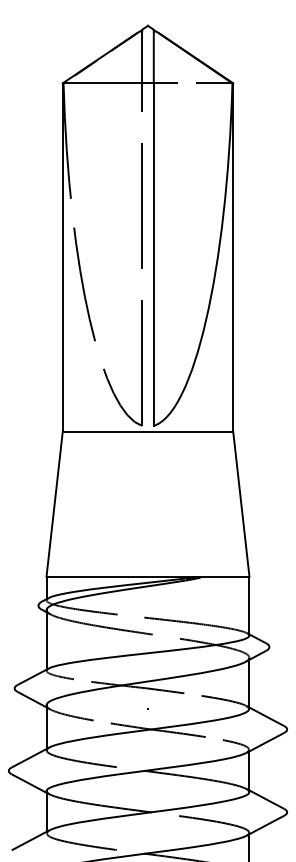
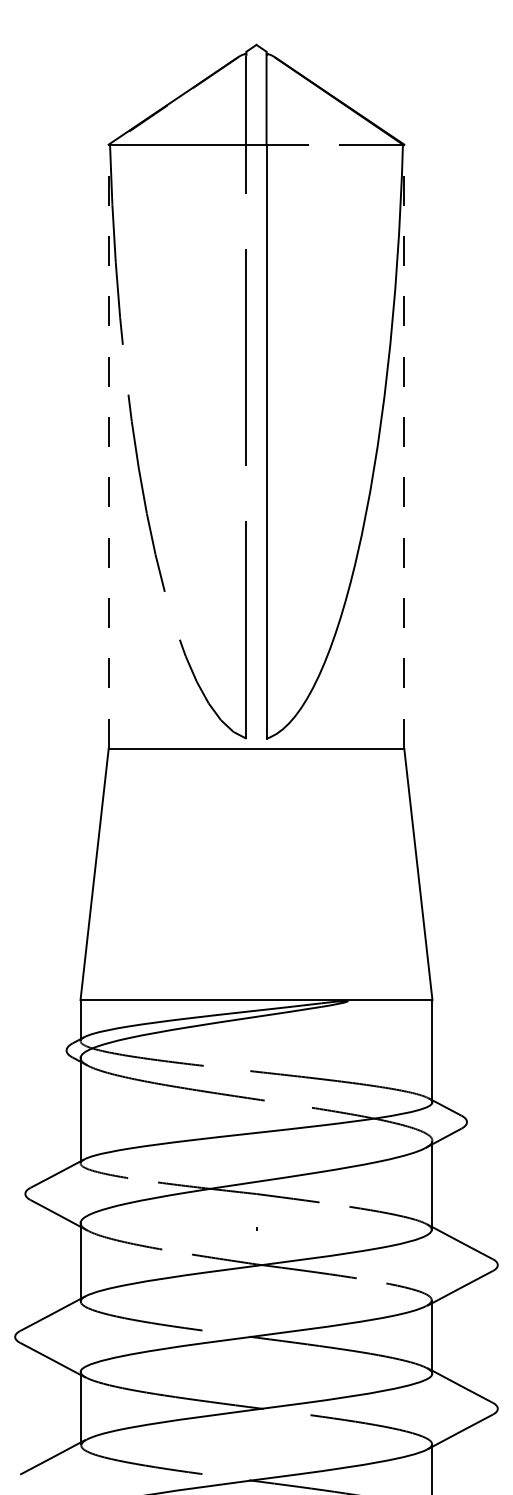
line: (62, 257) -> (108, 446), solid -> dashed
line: (233, 257) -> (404, 446), solid -> dashed

